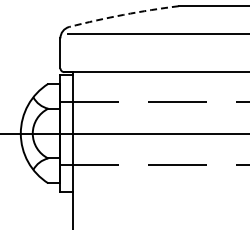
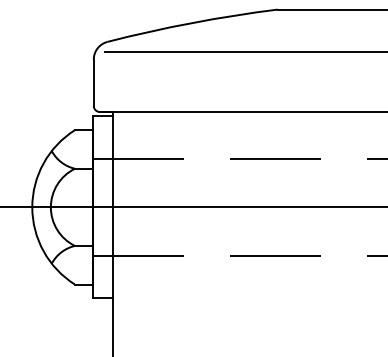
arc: (123, 14) -> (191, 22), dashed -> solid

